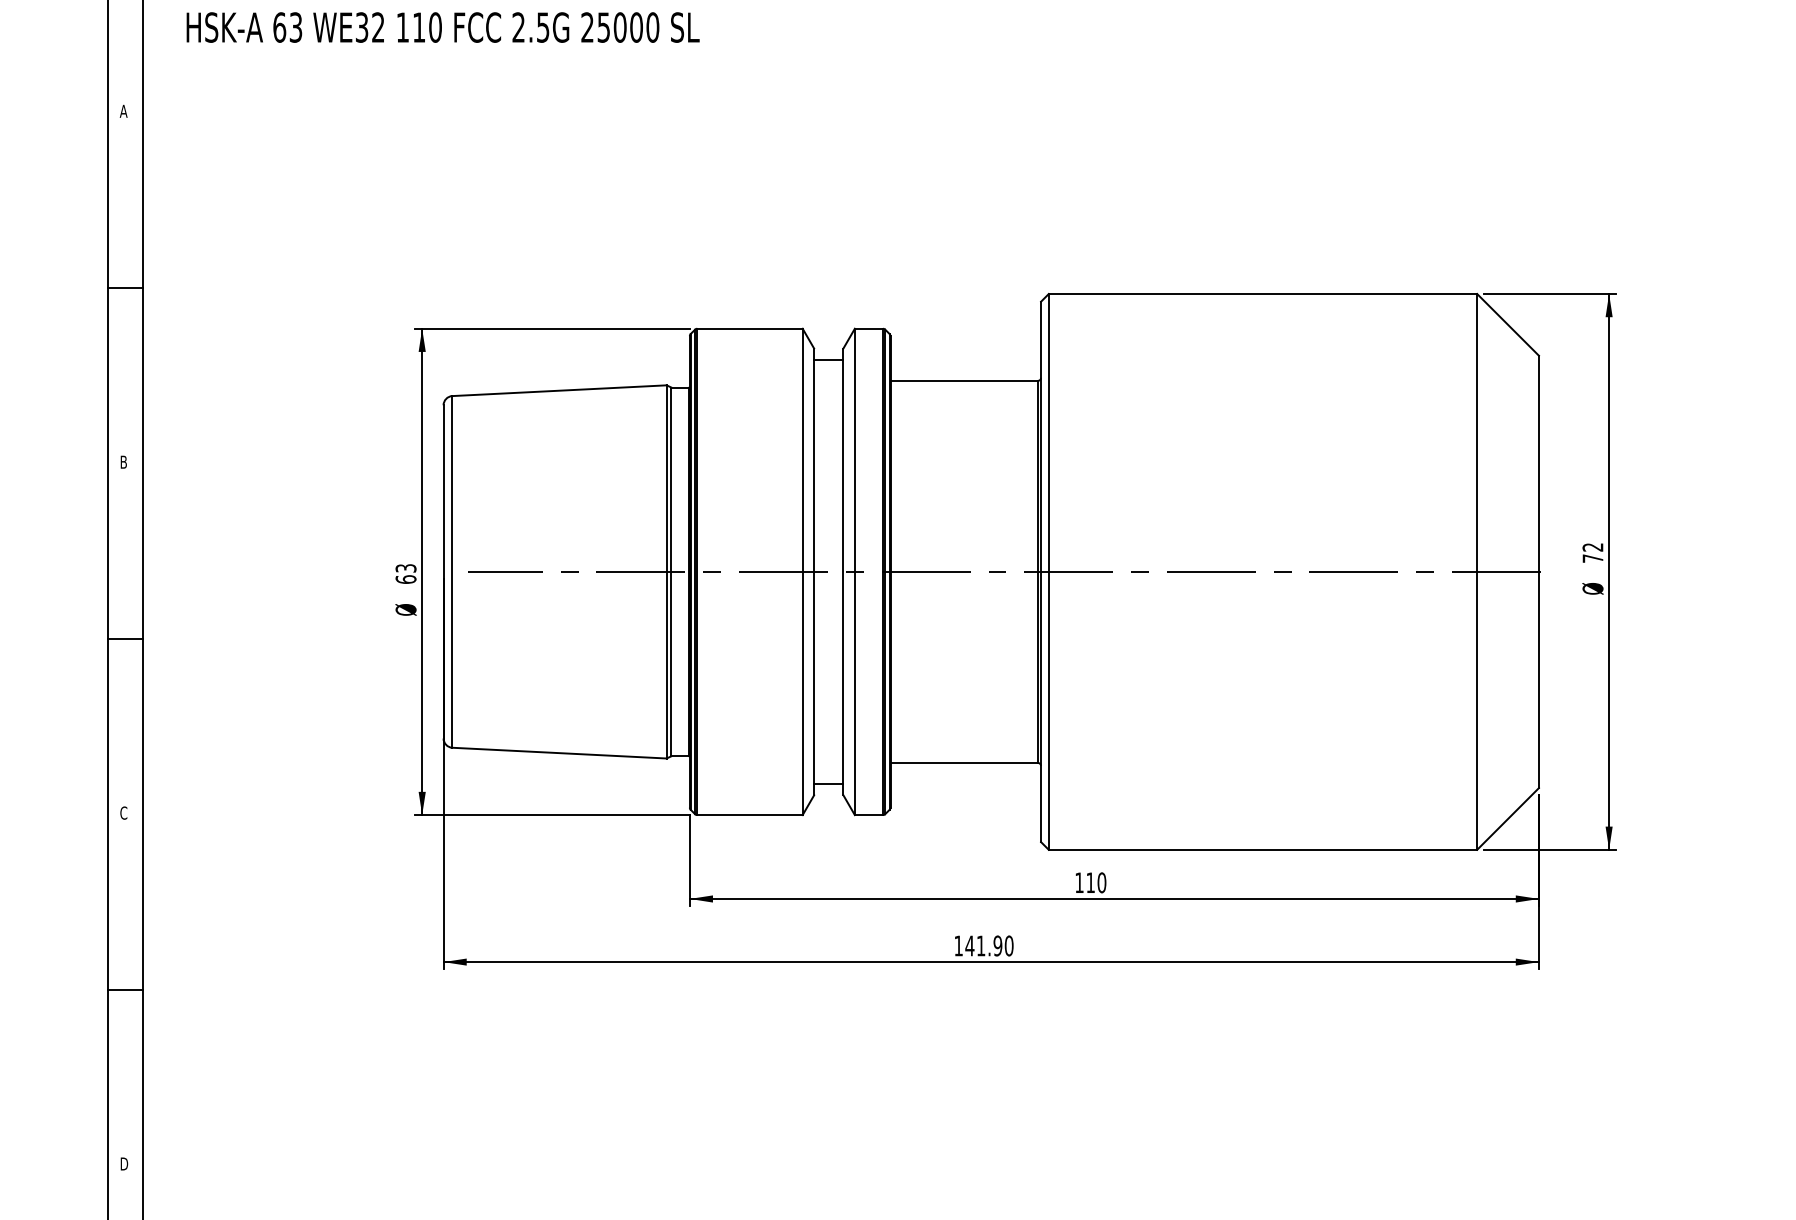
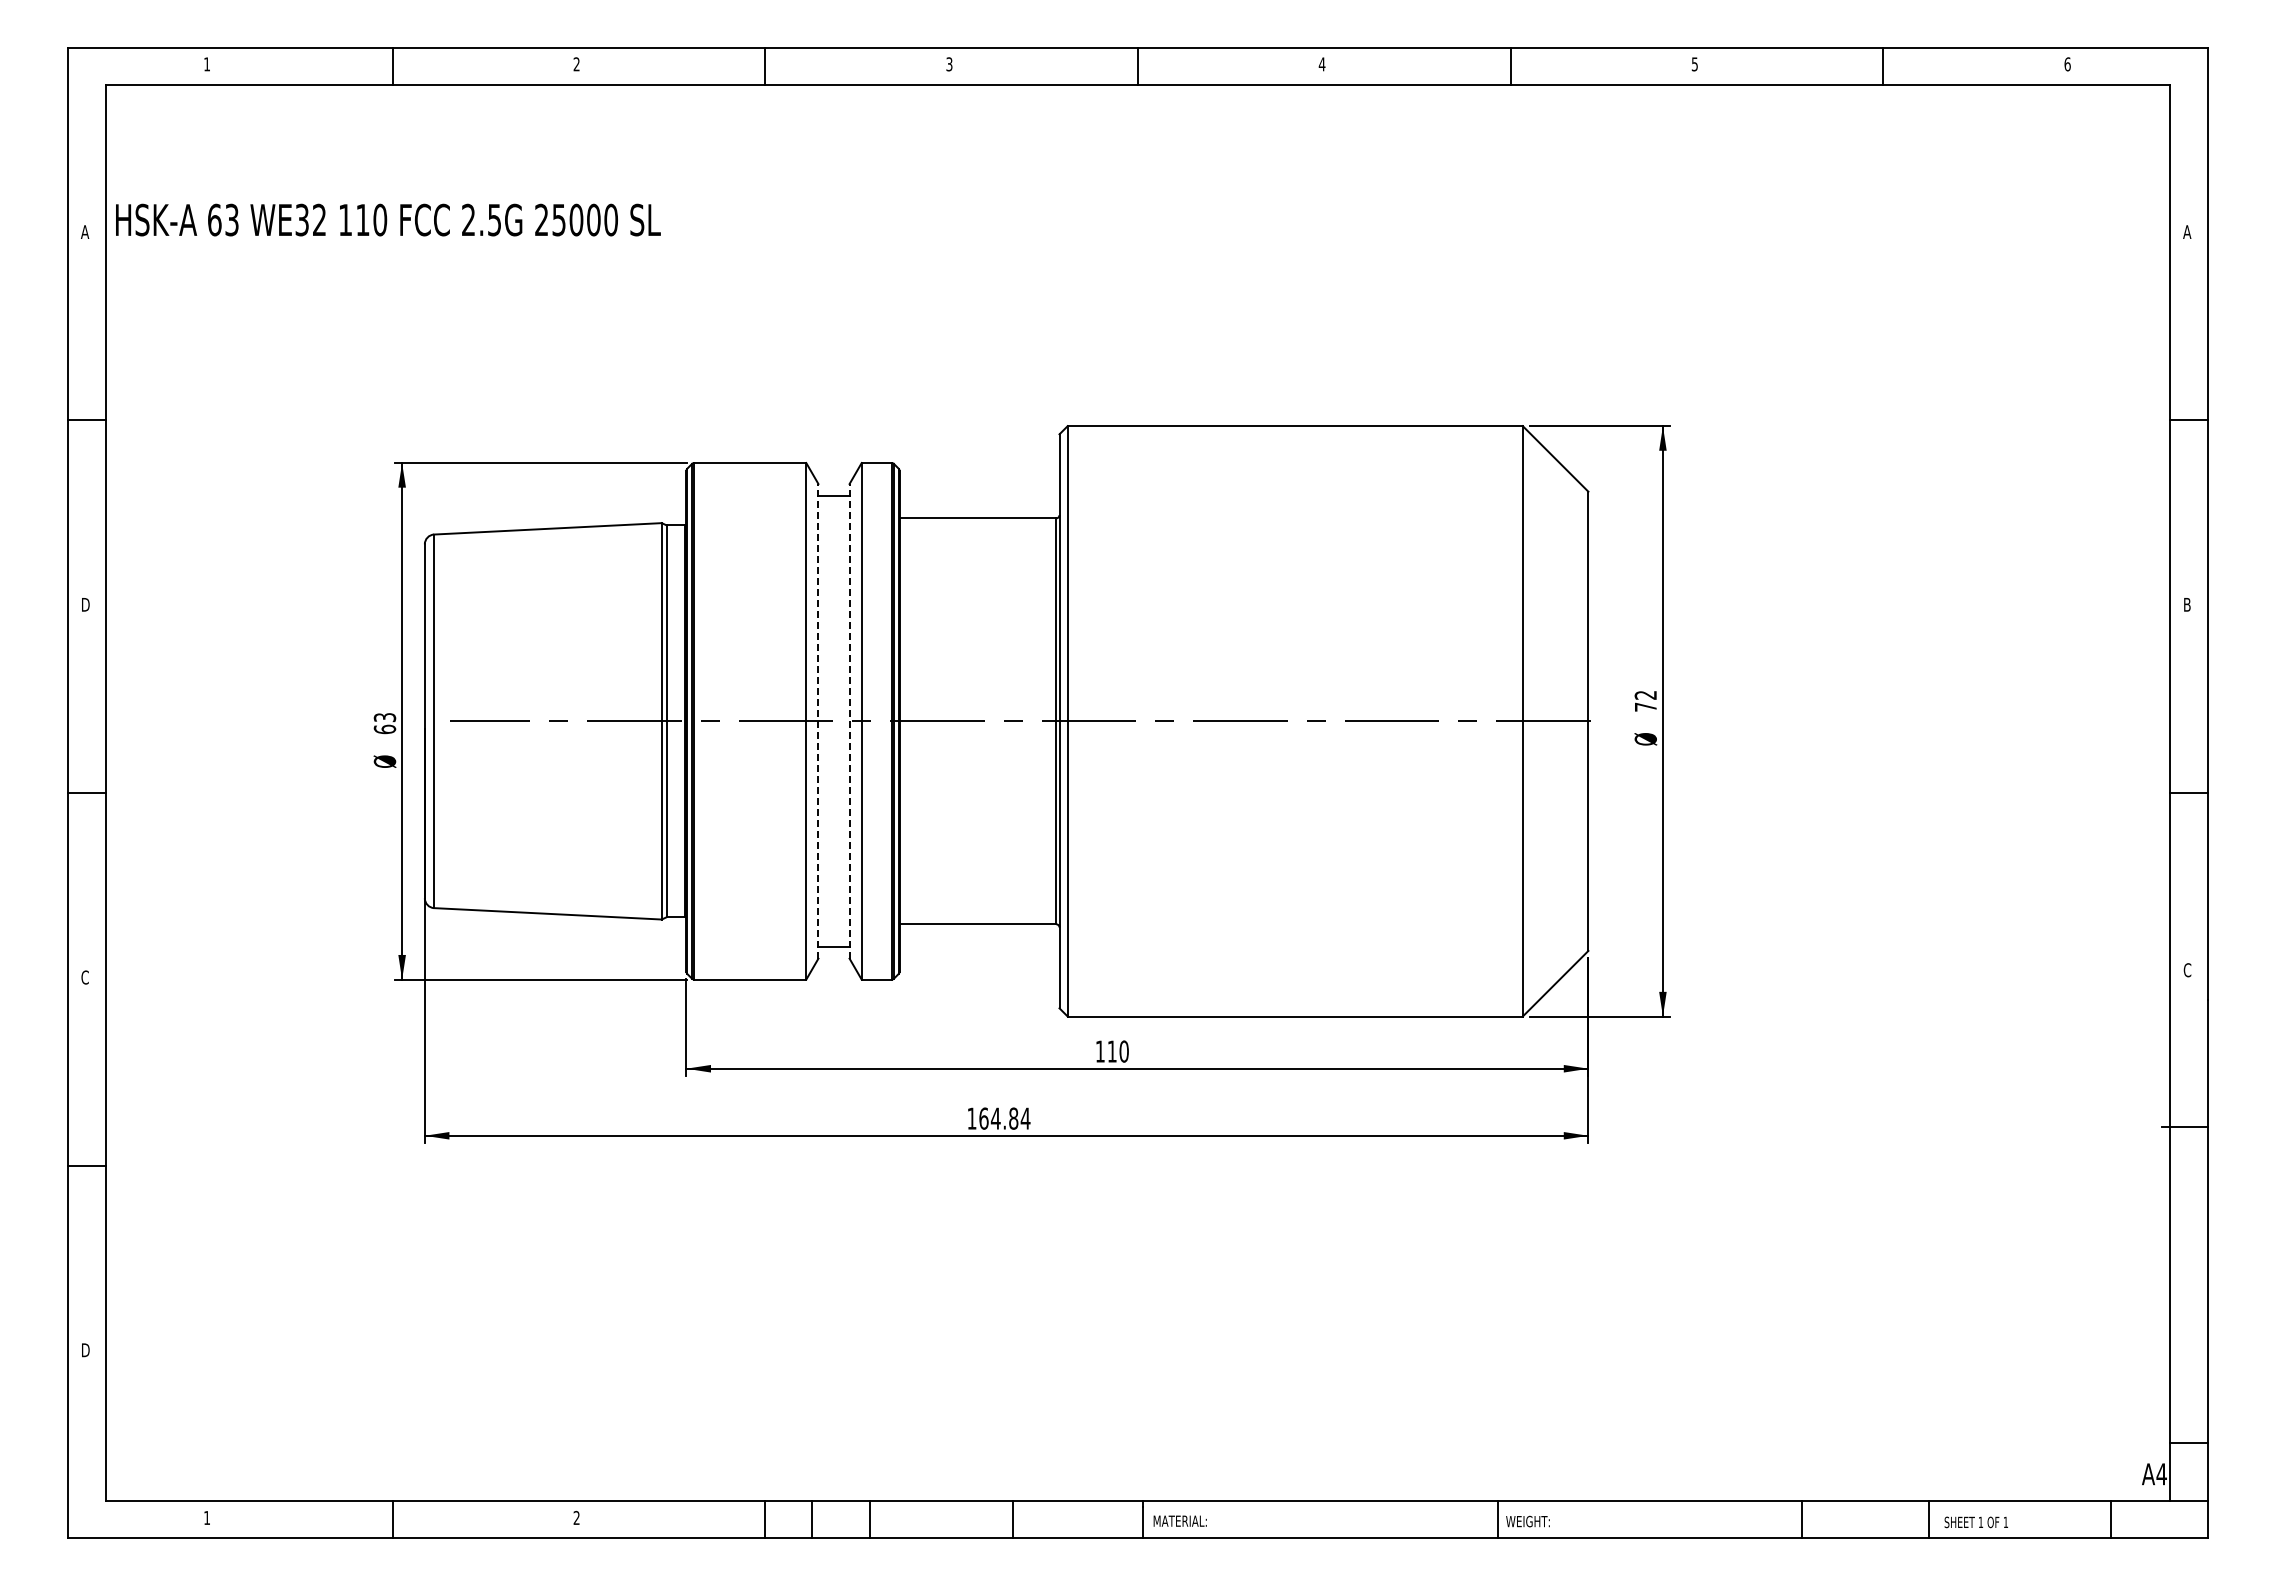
text: (443, 27) -> (388, 219), moved
text: (125, 461) -> (86, 604), B -> D
line: (814, 571) -> (818, 720), solid -> dashed
line: (843, 571) -> (849, 720), solid -> dashed
text: (989, 945) -> (1004, 1118), 141.90 -> 164.84

